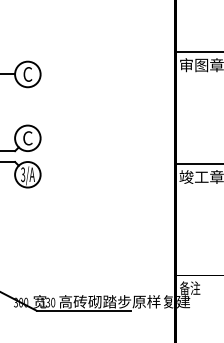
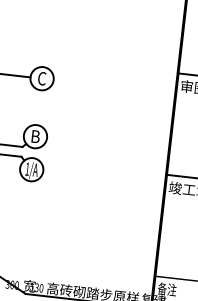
text: (27, 138) -> (35, 136), C -> B
text: (23, 174) -> (27, 169), 3/A -> 1/A

